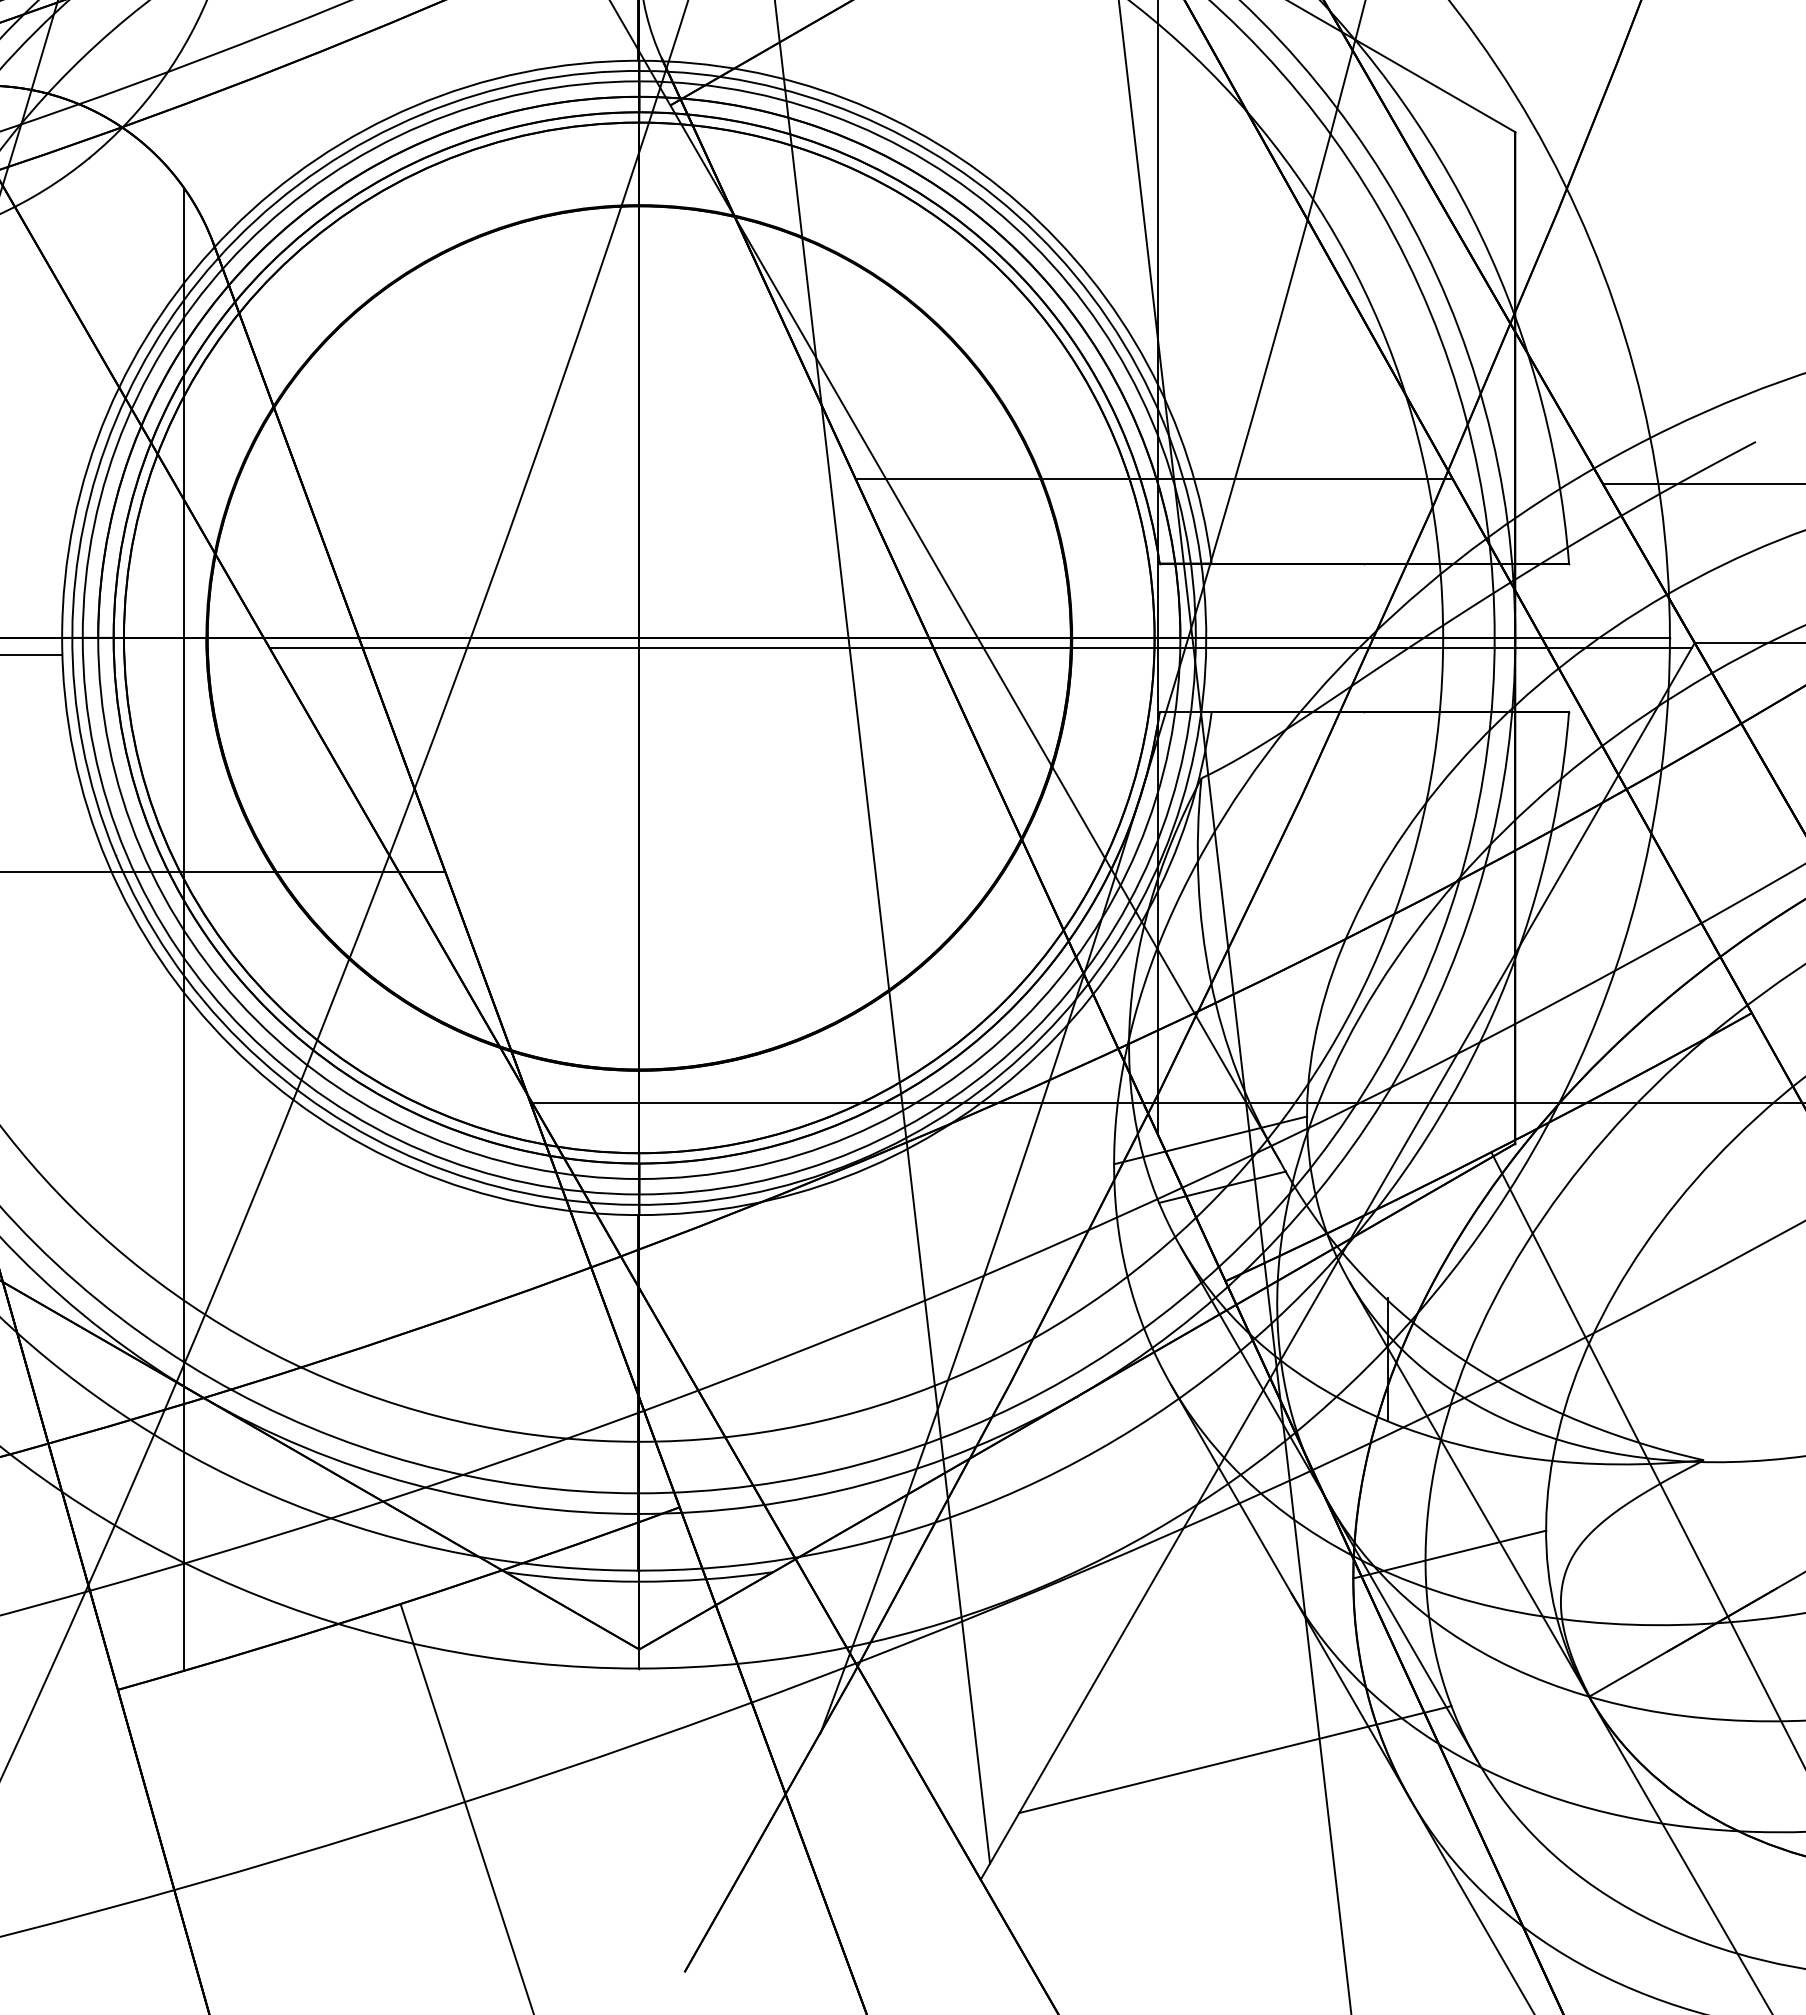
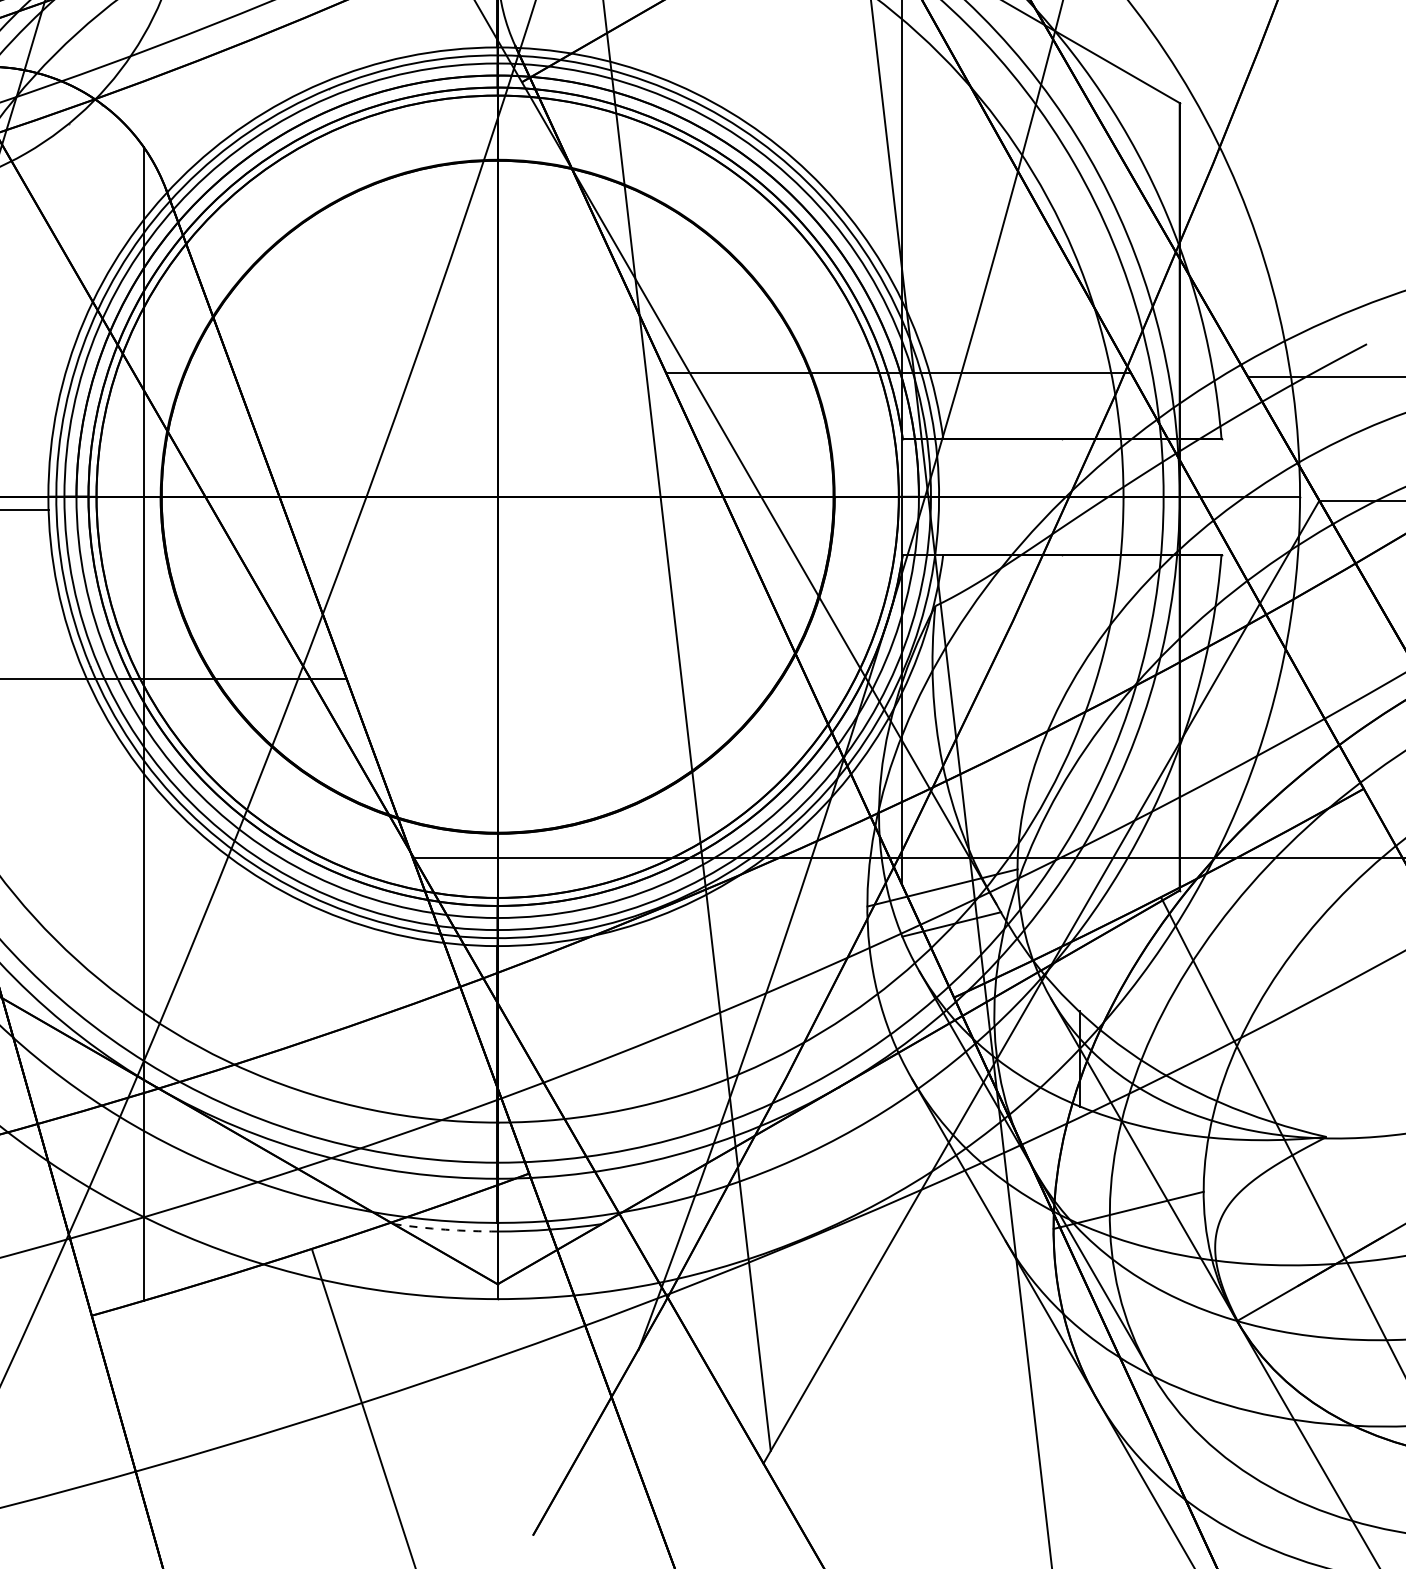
line: (980, 647) -> (763, 504), removed
arc: (572, 1579) -> (445, 1229), solid -> dashed
line: (1235, 1759) -> (961, 1369), removed

